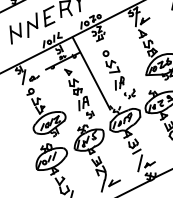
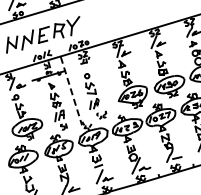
line: (91, 73) -> (71, 91), solid -> dashed

